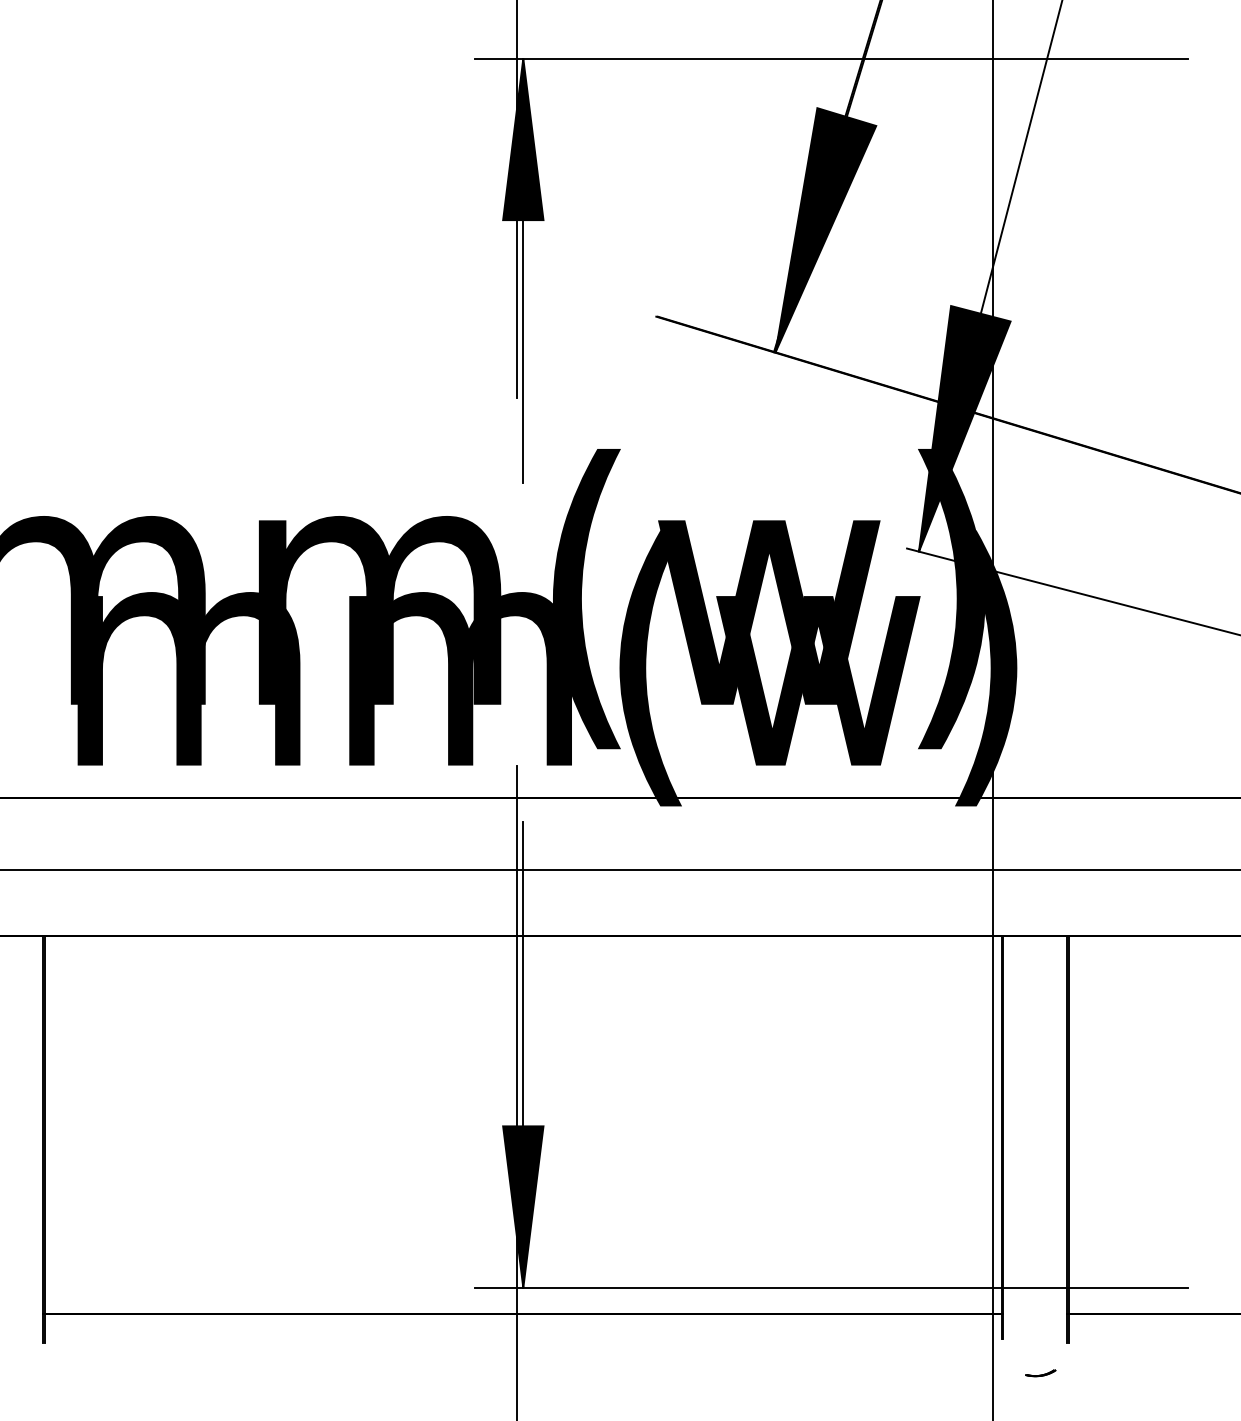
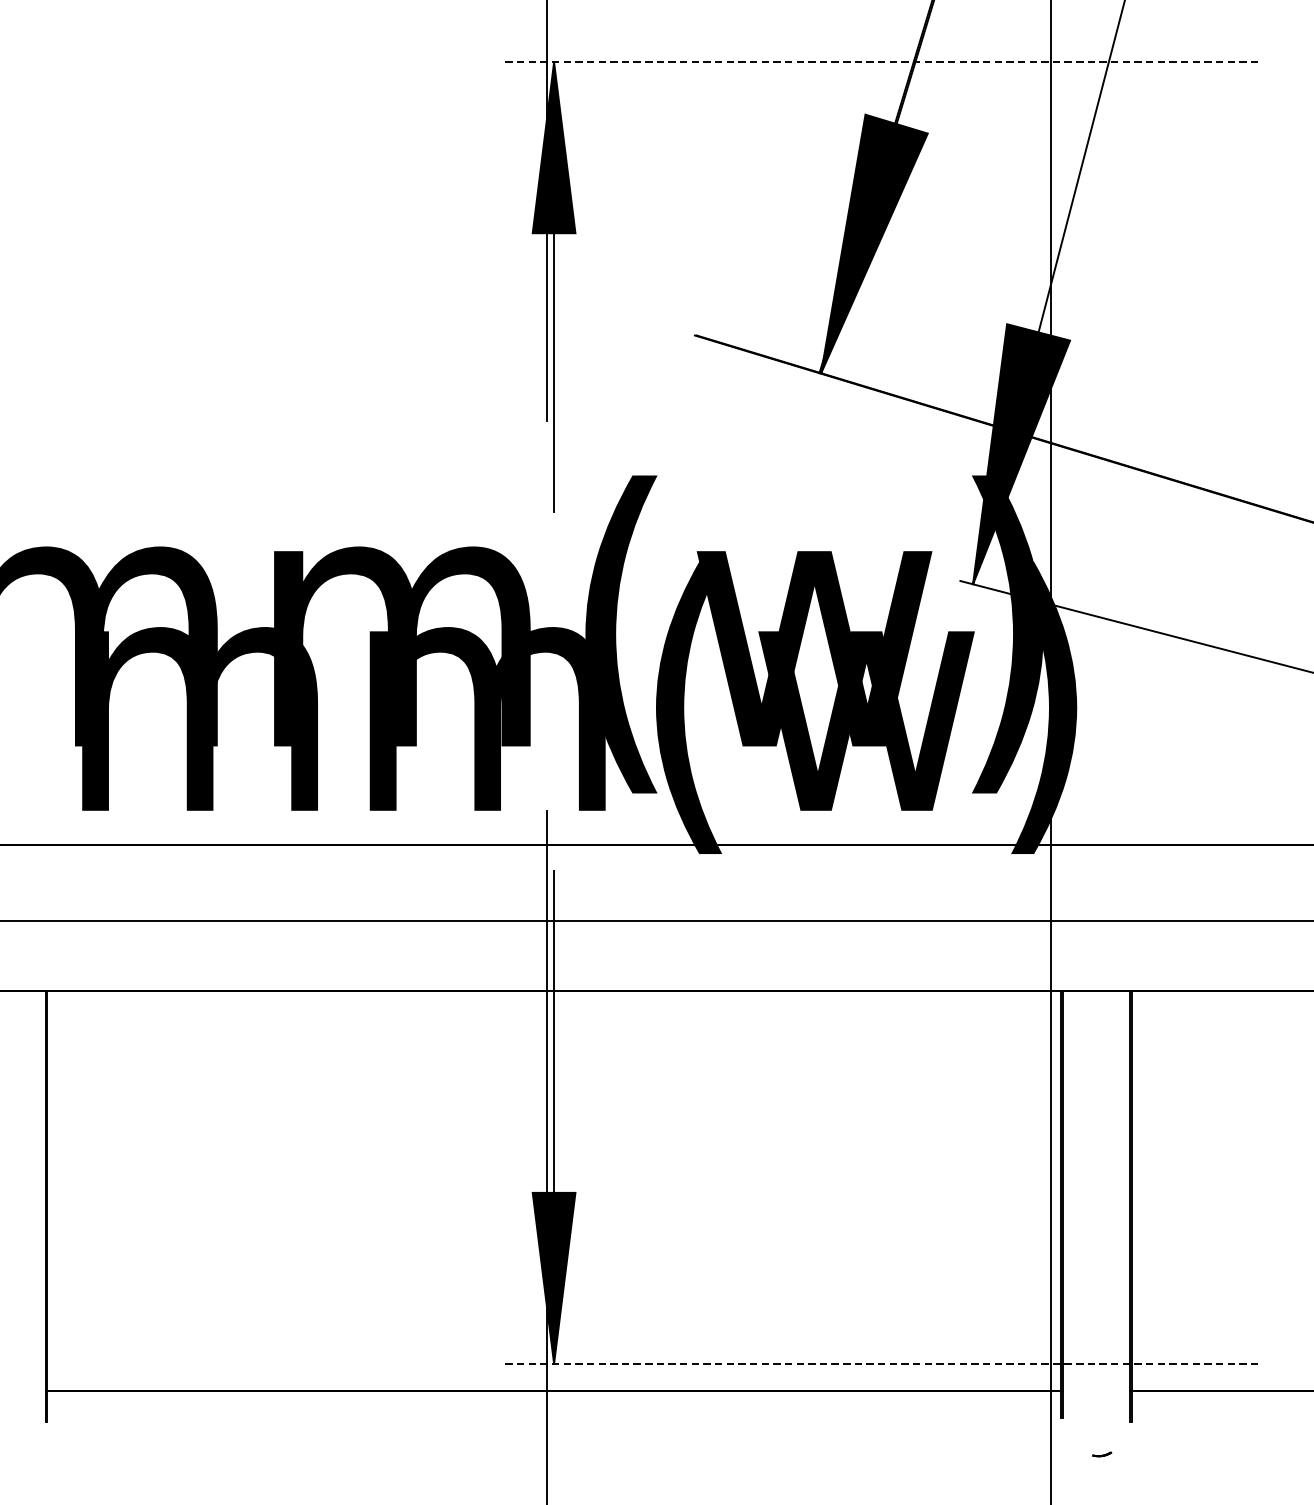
line: (831, 58) -> (880, 62), solid -> dashed
line: (831, 1287) -> (880, 1363), solid -> dashed
part: (1040, 1373) -> (1101, 1454), size x0.6

